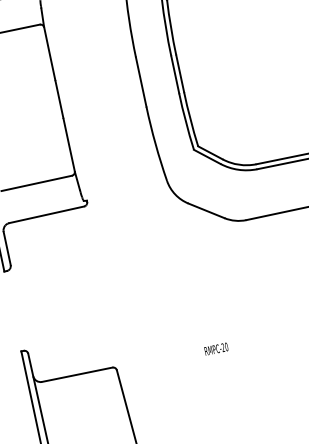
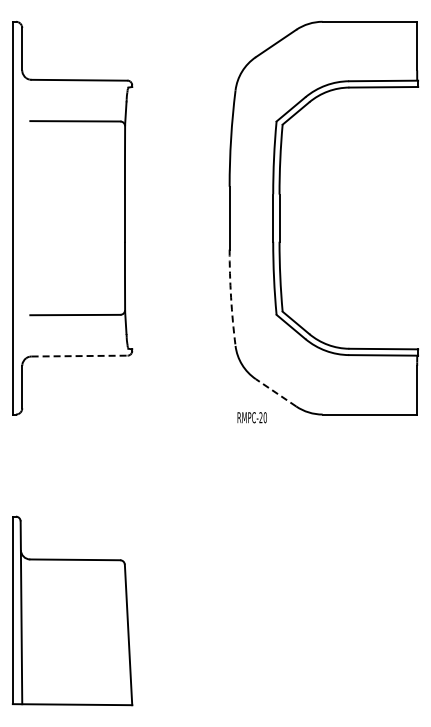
arc: (155, 143) -> (231, 297), solid -> dashed
line: (206, 210) -> (275, 392), solid -> dashed
line: (46, 215) -> (79, 356), solid -> dashed
text: (215, 349) -> (251, 417), moved

